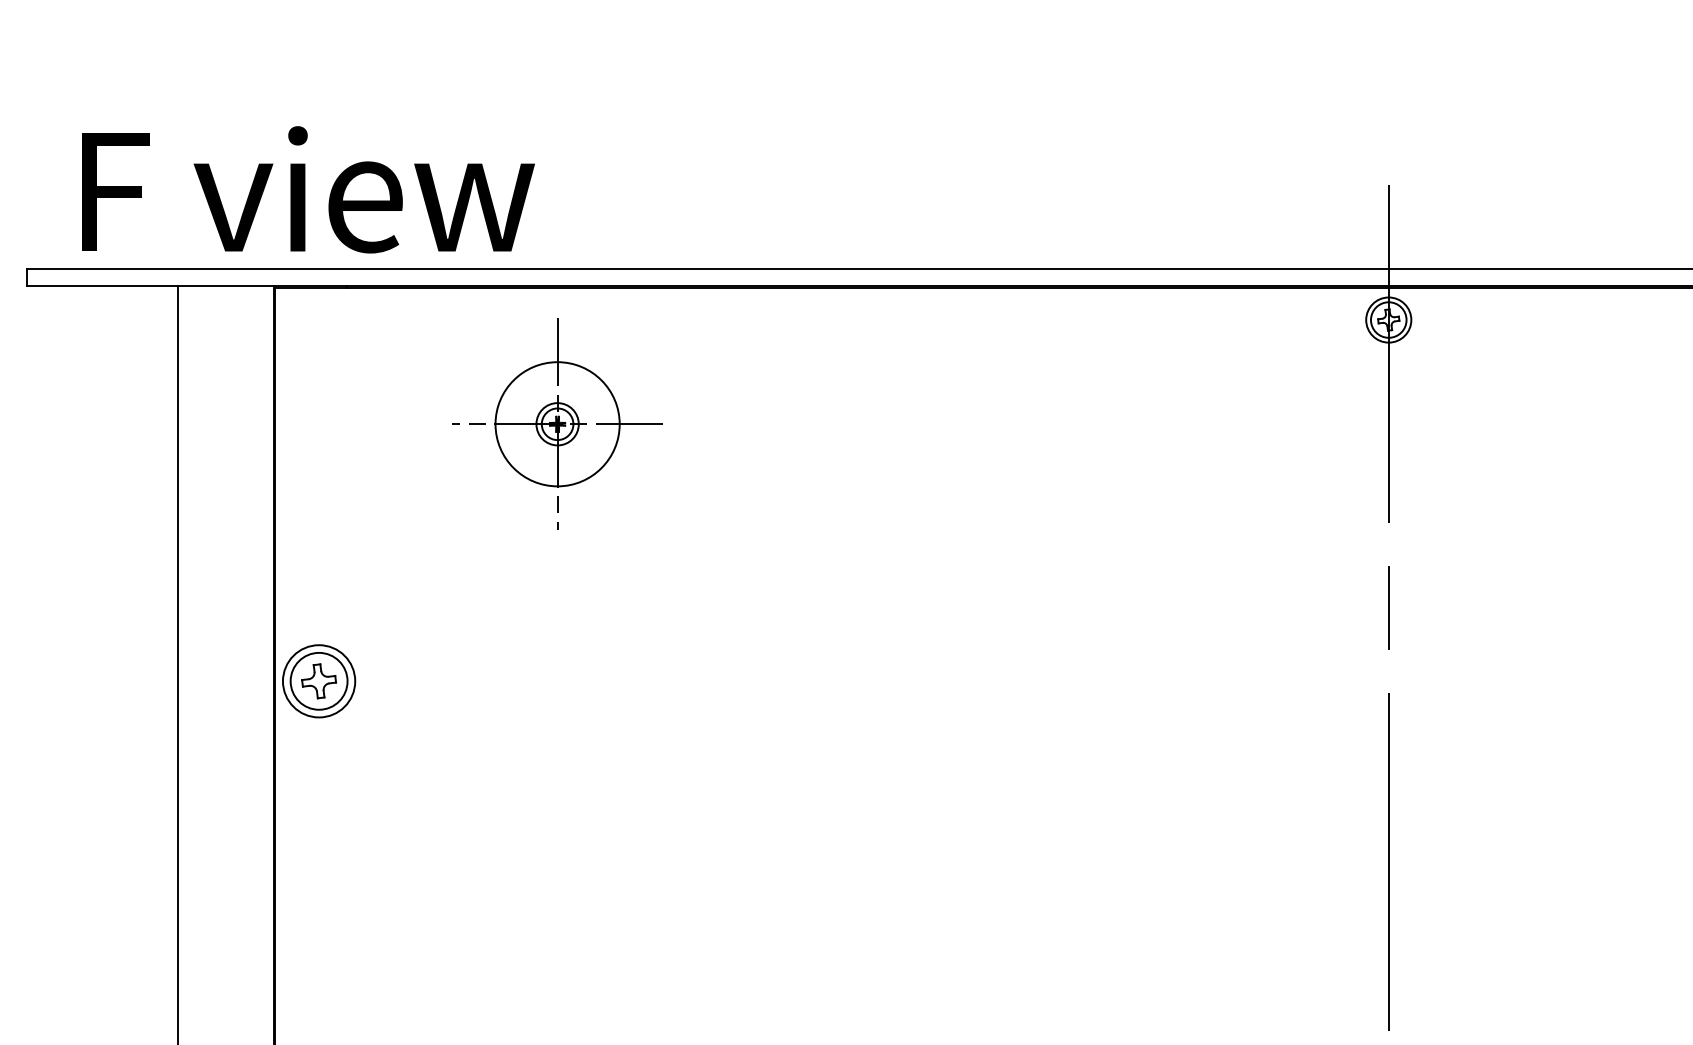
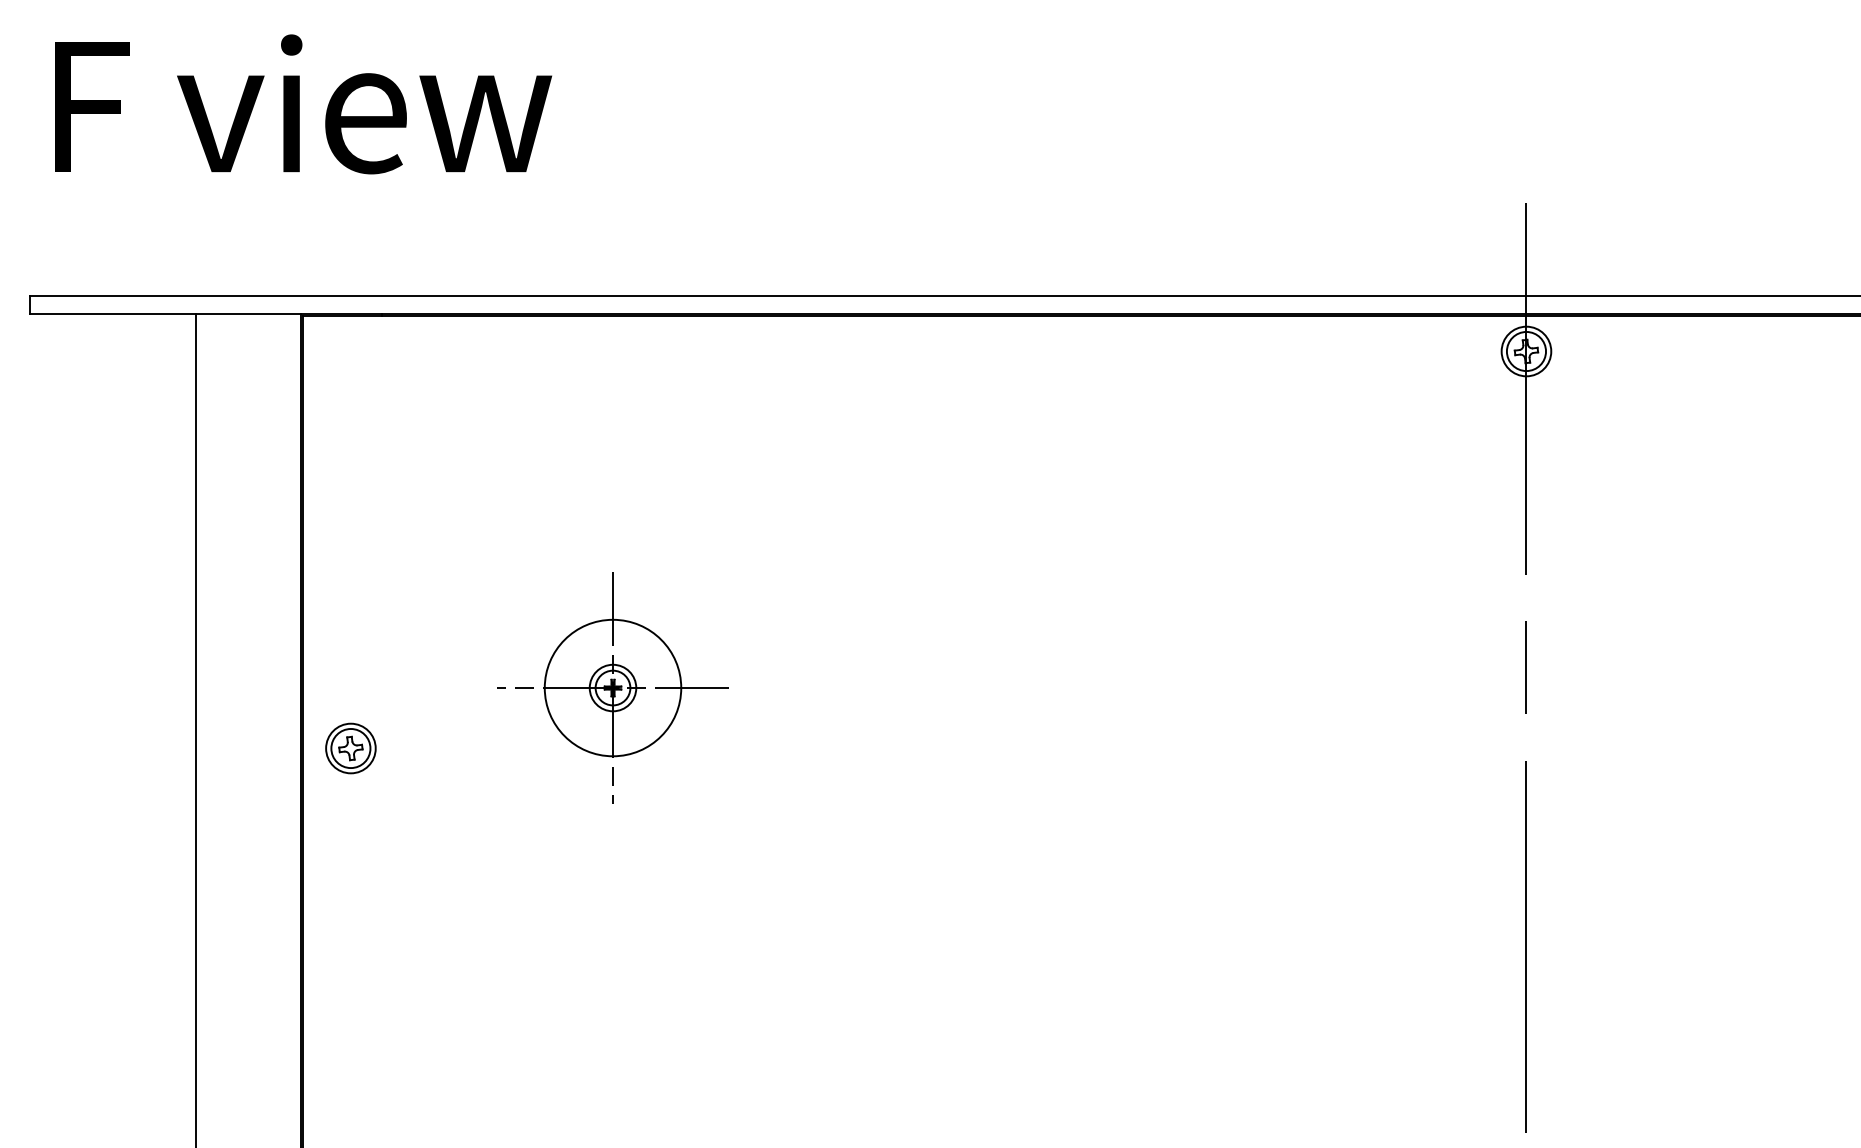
text: (308, 189) -> (303, 104), moved
part: (557, 423) -> (612, 687), moved
part: (318, 681) -> (350, 748), size x0.62

